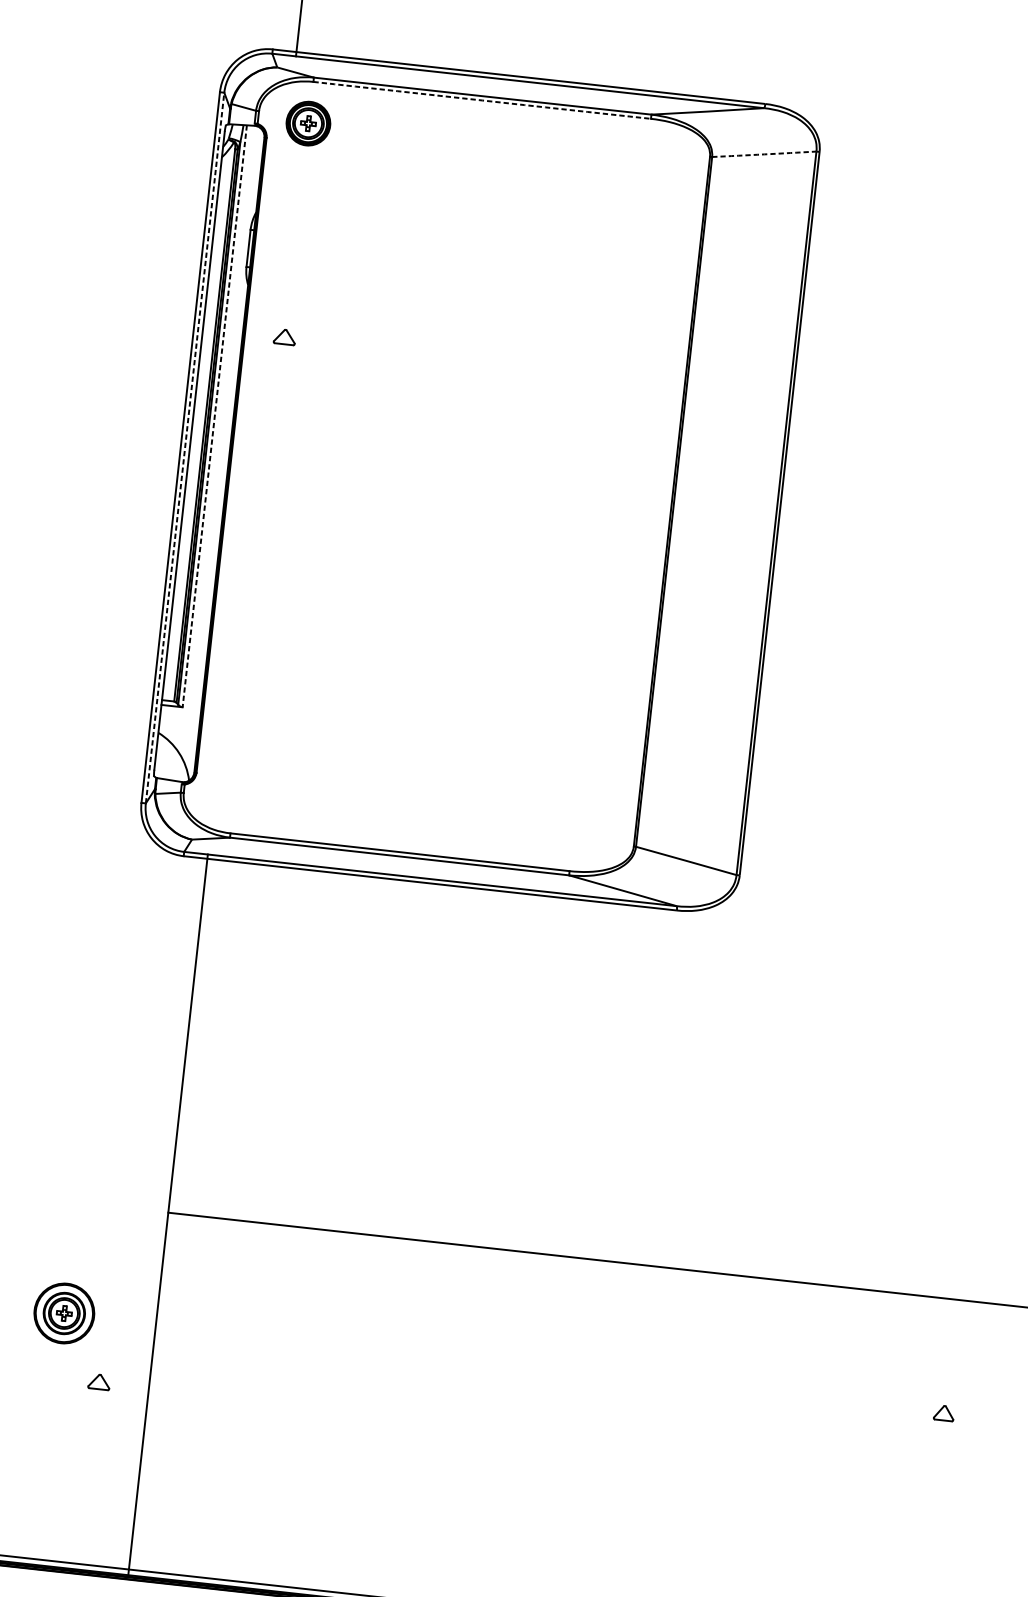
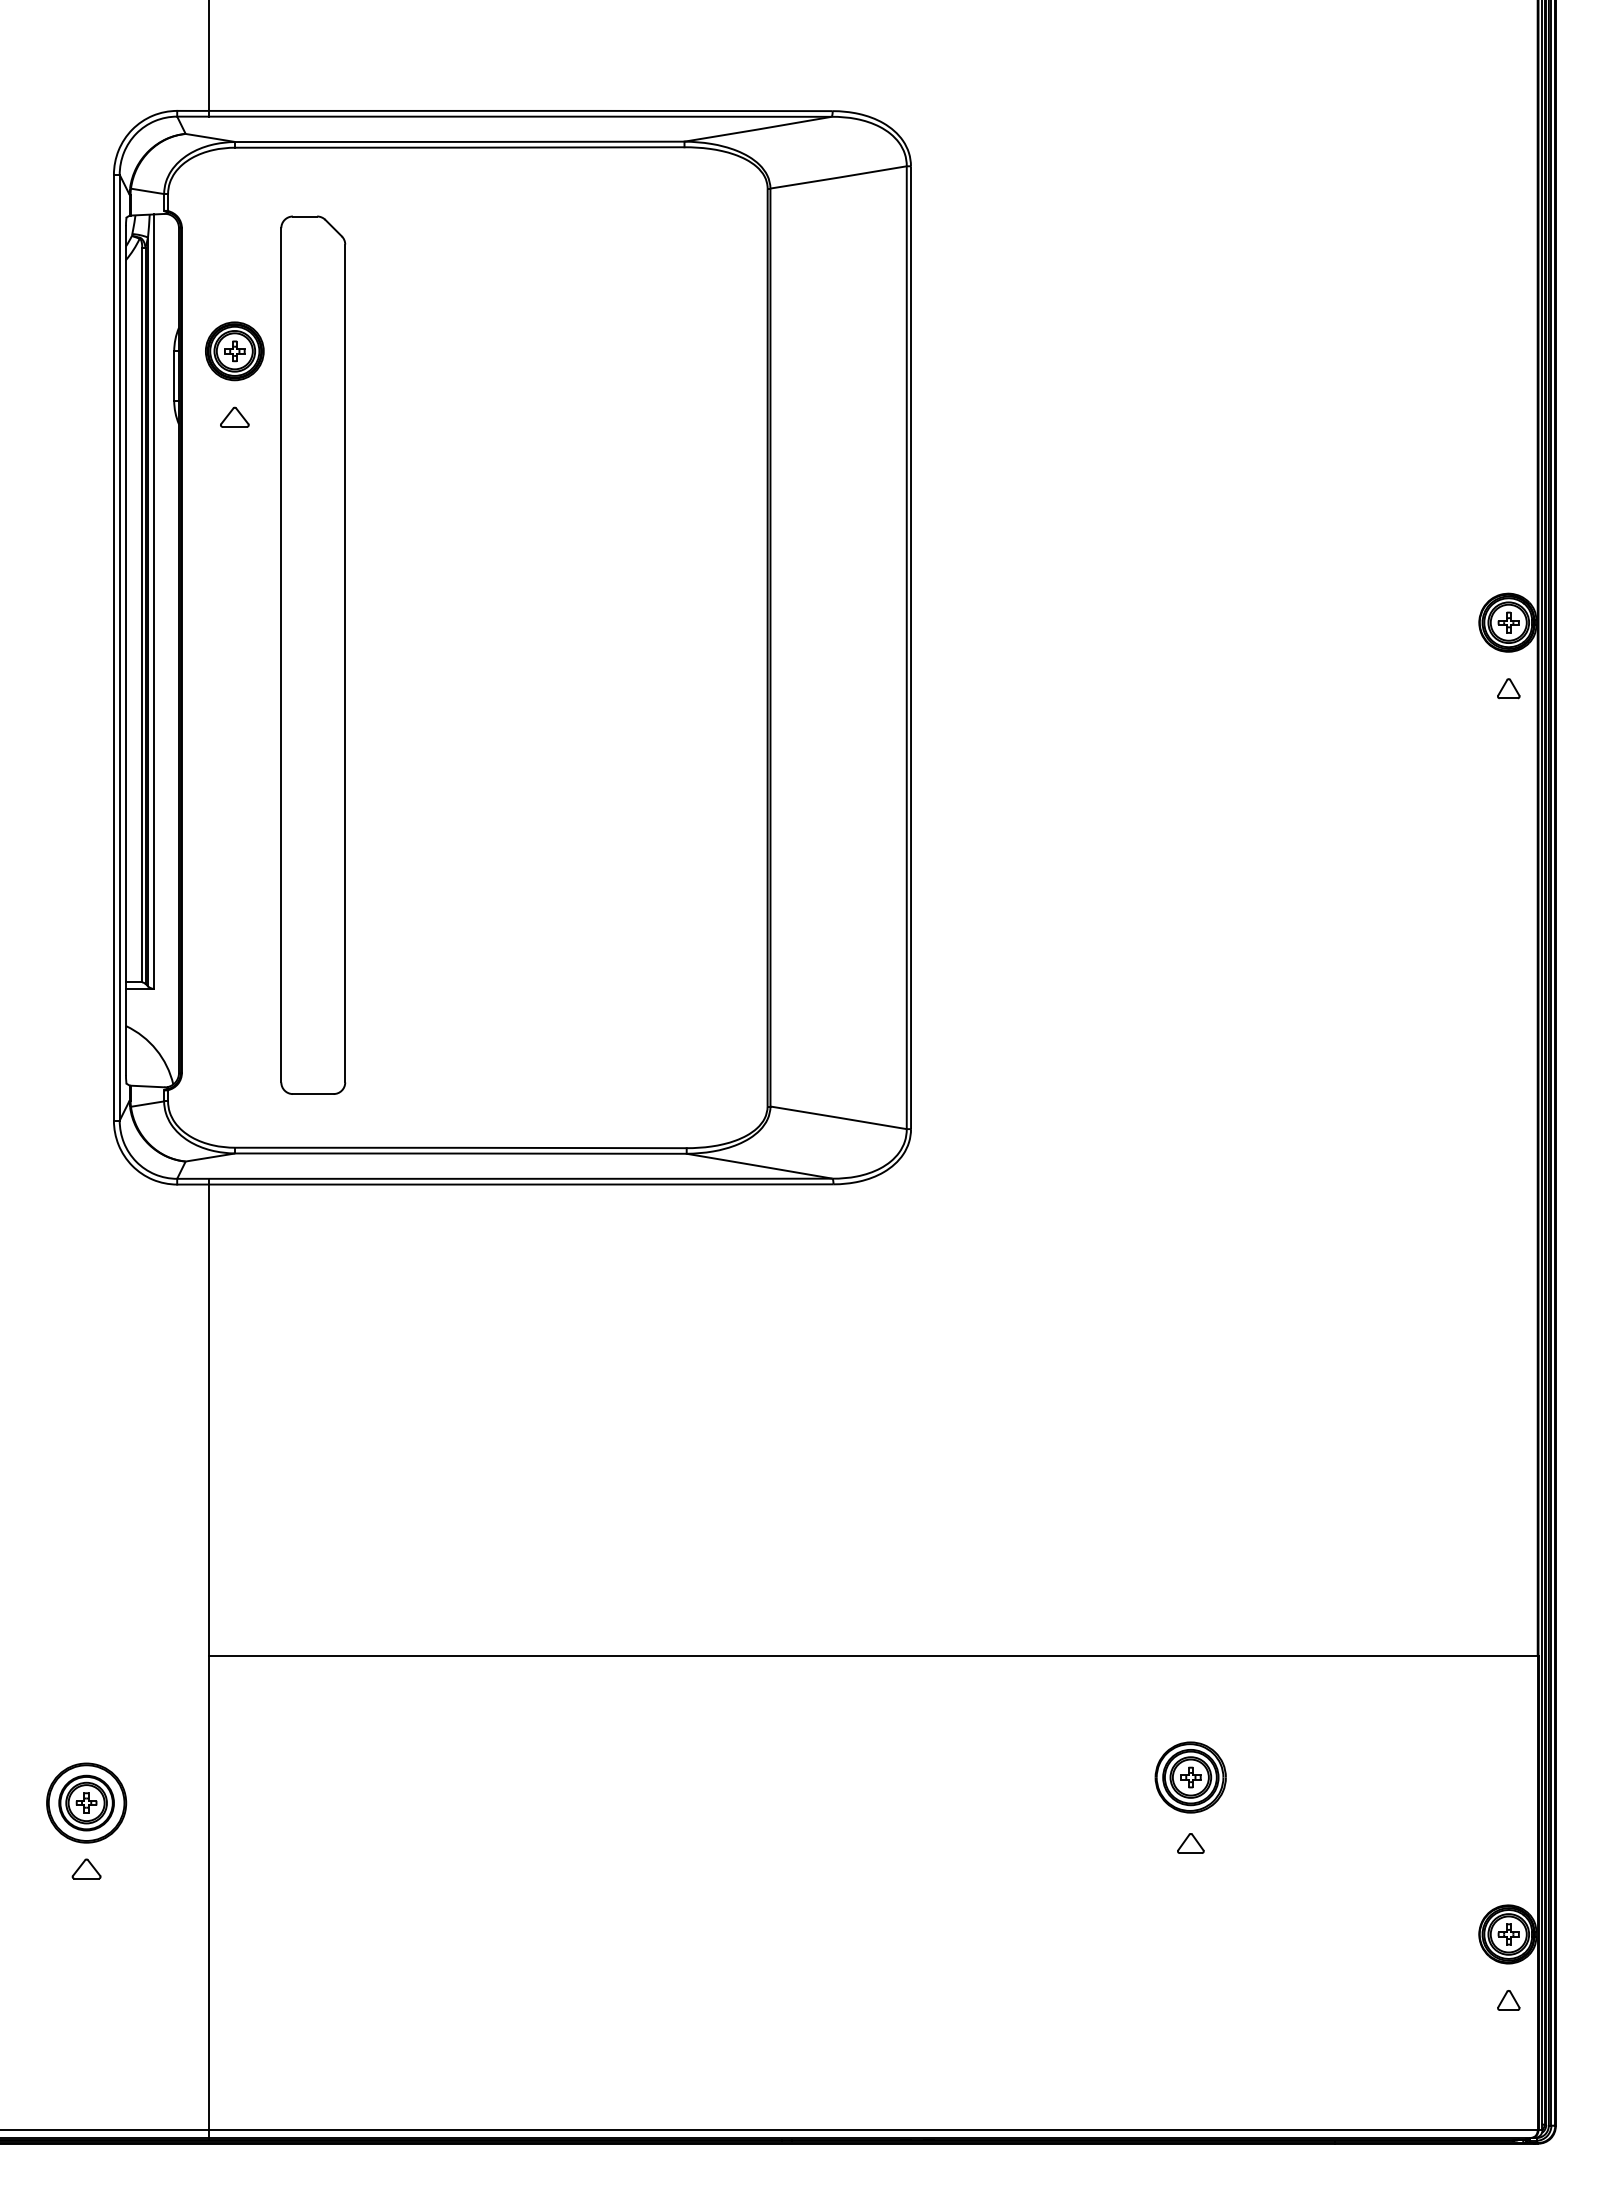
arc: (481, 100) -> (459, 147), dashed -> solid
part: (308, 123) -> (234, 351), moved
arc: (764, 154) -> (838, 177), dashed -> solid
part: (284, 336) -> (234, 416), moved
line: (214, 416) -> (154, 602), dashed -> solid
line: (184, 447) -> (119, 647), dashed -> solid
part: (330, 469) -> (313, 654), added
part: (99, 1381) -> (86, 1868), moved
part: (895, 1385) -> (1190, 1777), added
part: (943, 1413) -> (1190, 1843), moved

